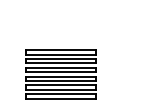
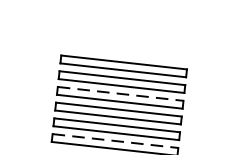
line: (61, 67) -> (121, 93), solid -> dashed
line: (61, 94) -> (116, 141), solid -> dashed

